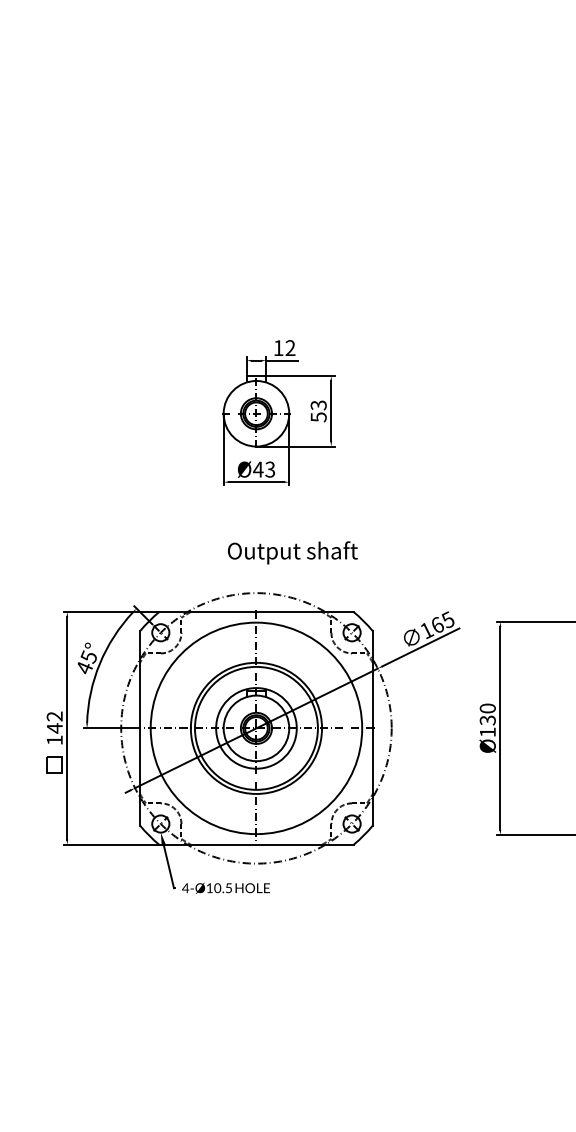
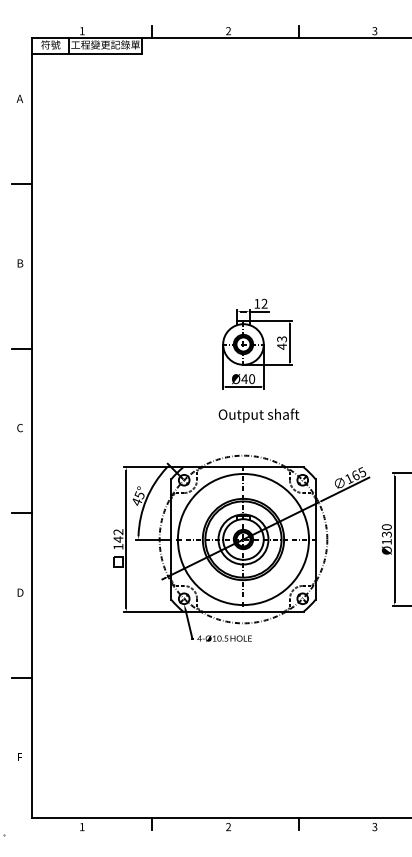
text: (319, 416) -> (282, 346), 53 -> 43
text: (271, 468) -> (252, 378), Ø43 -> Ø40
text: (291, 552) -> (258, 415), moved

